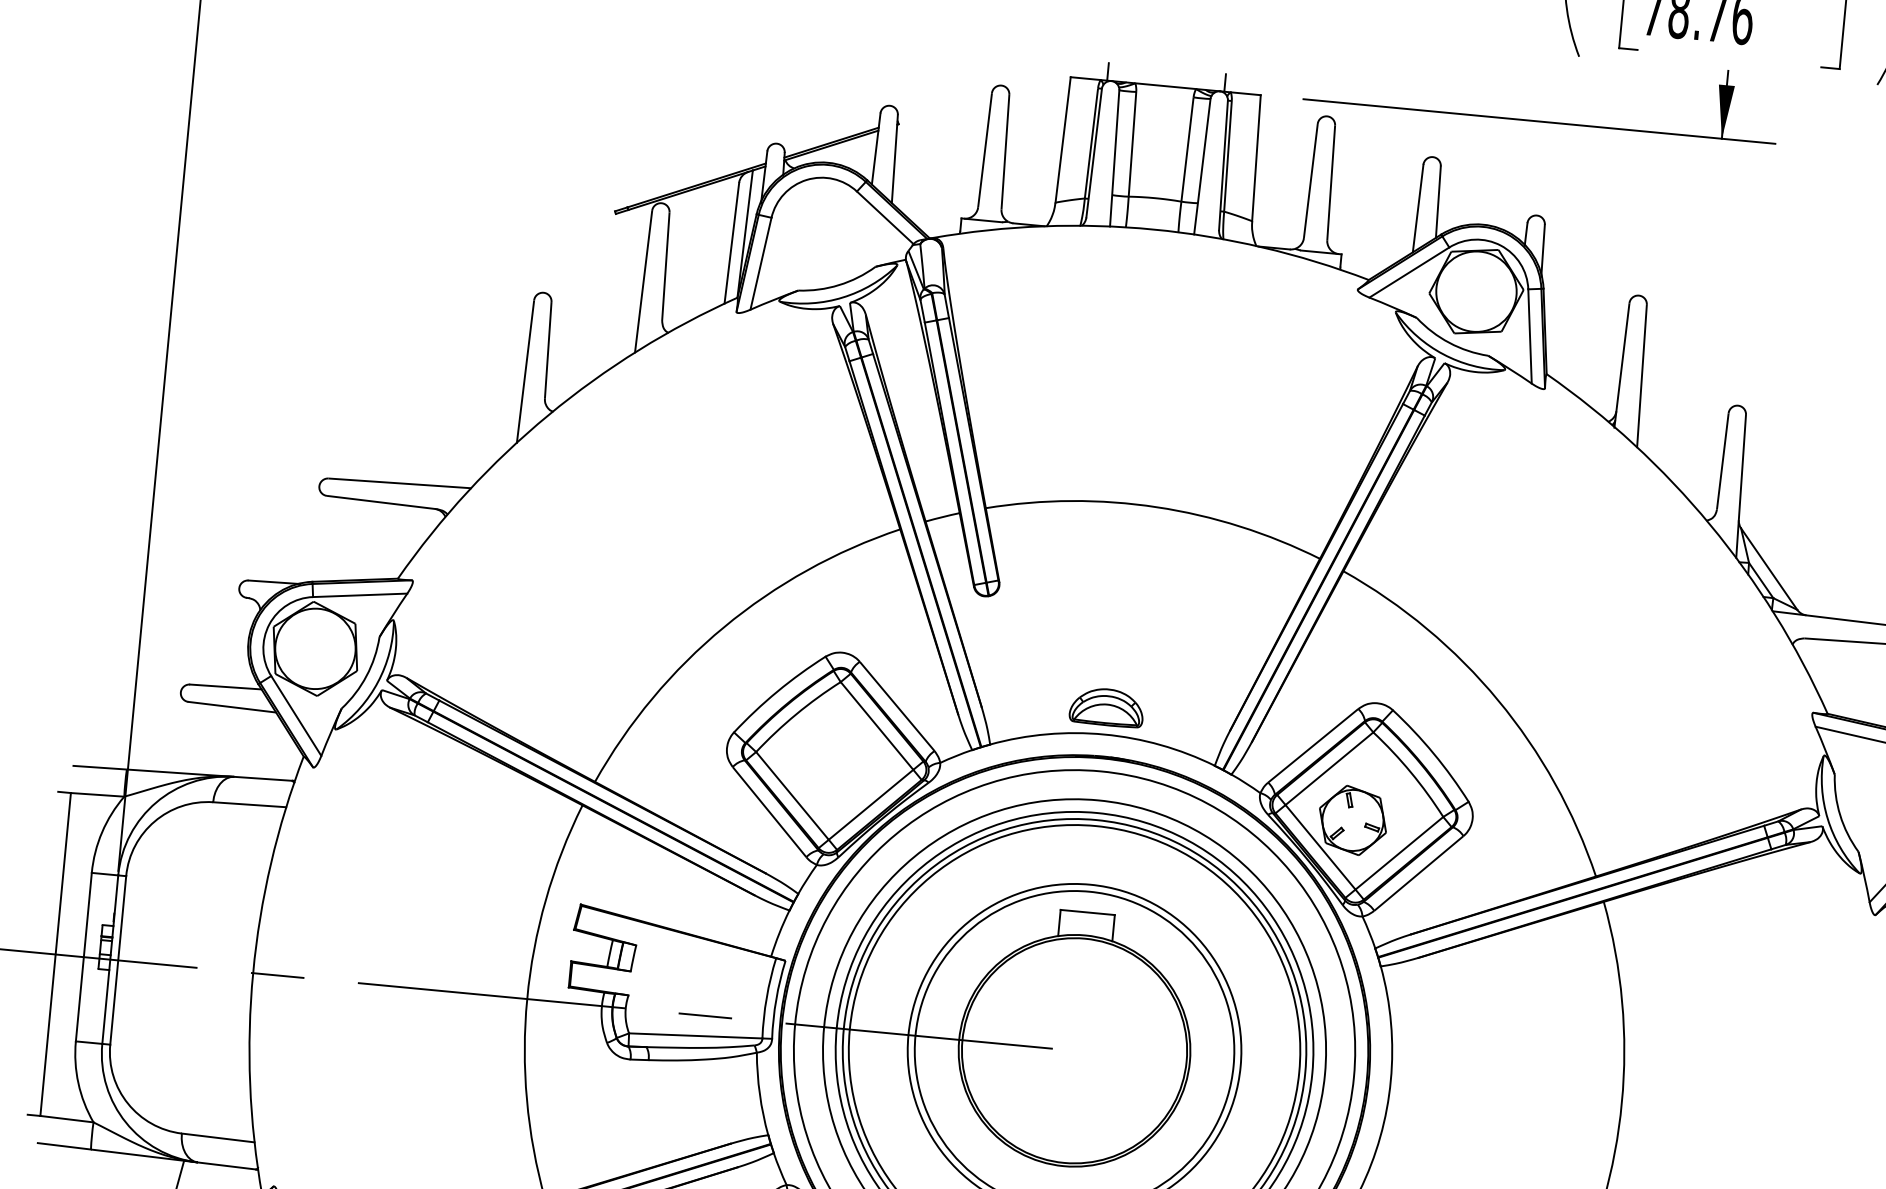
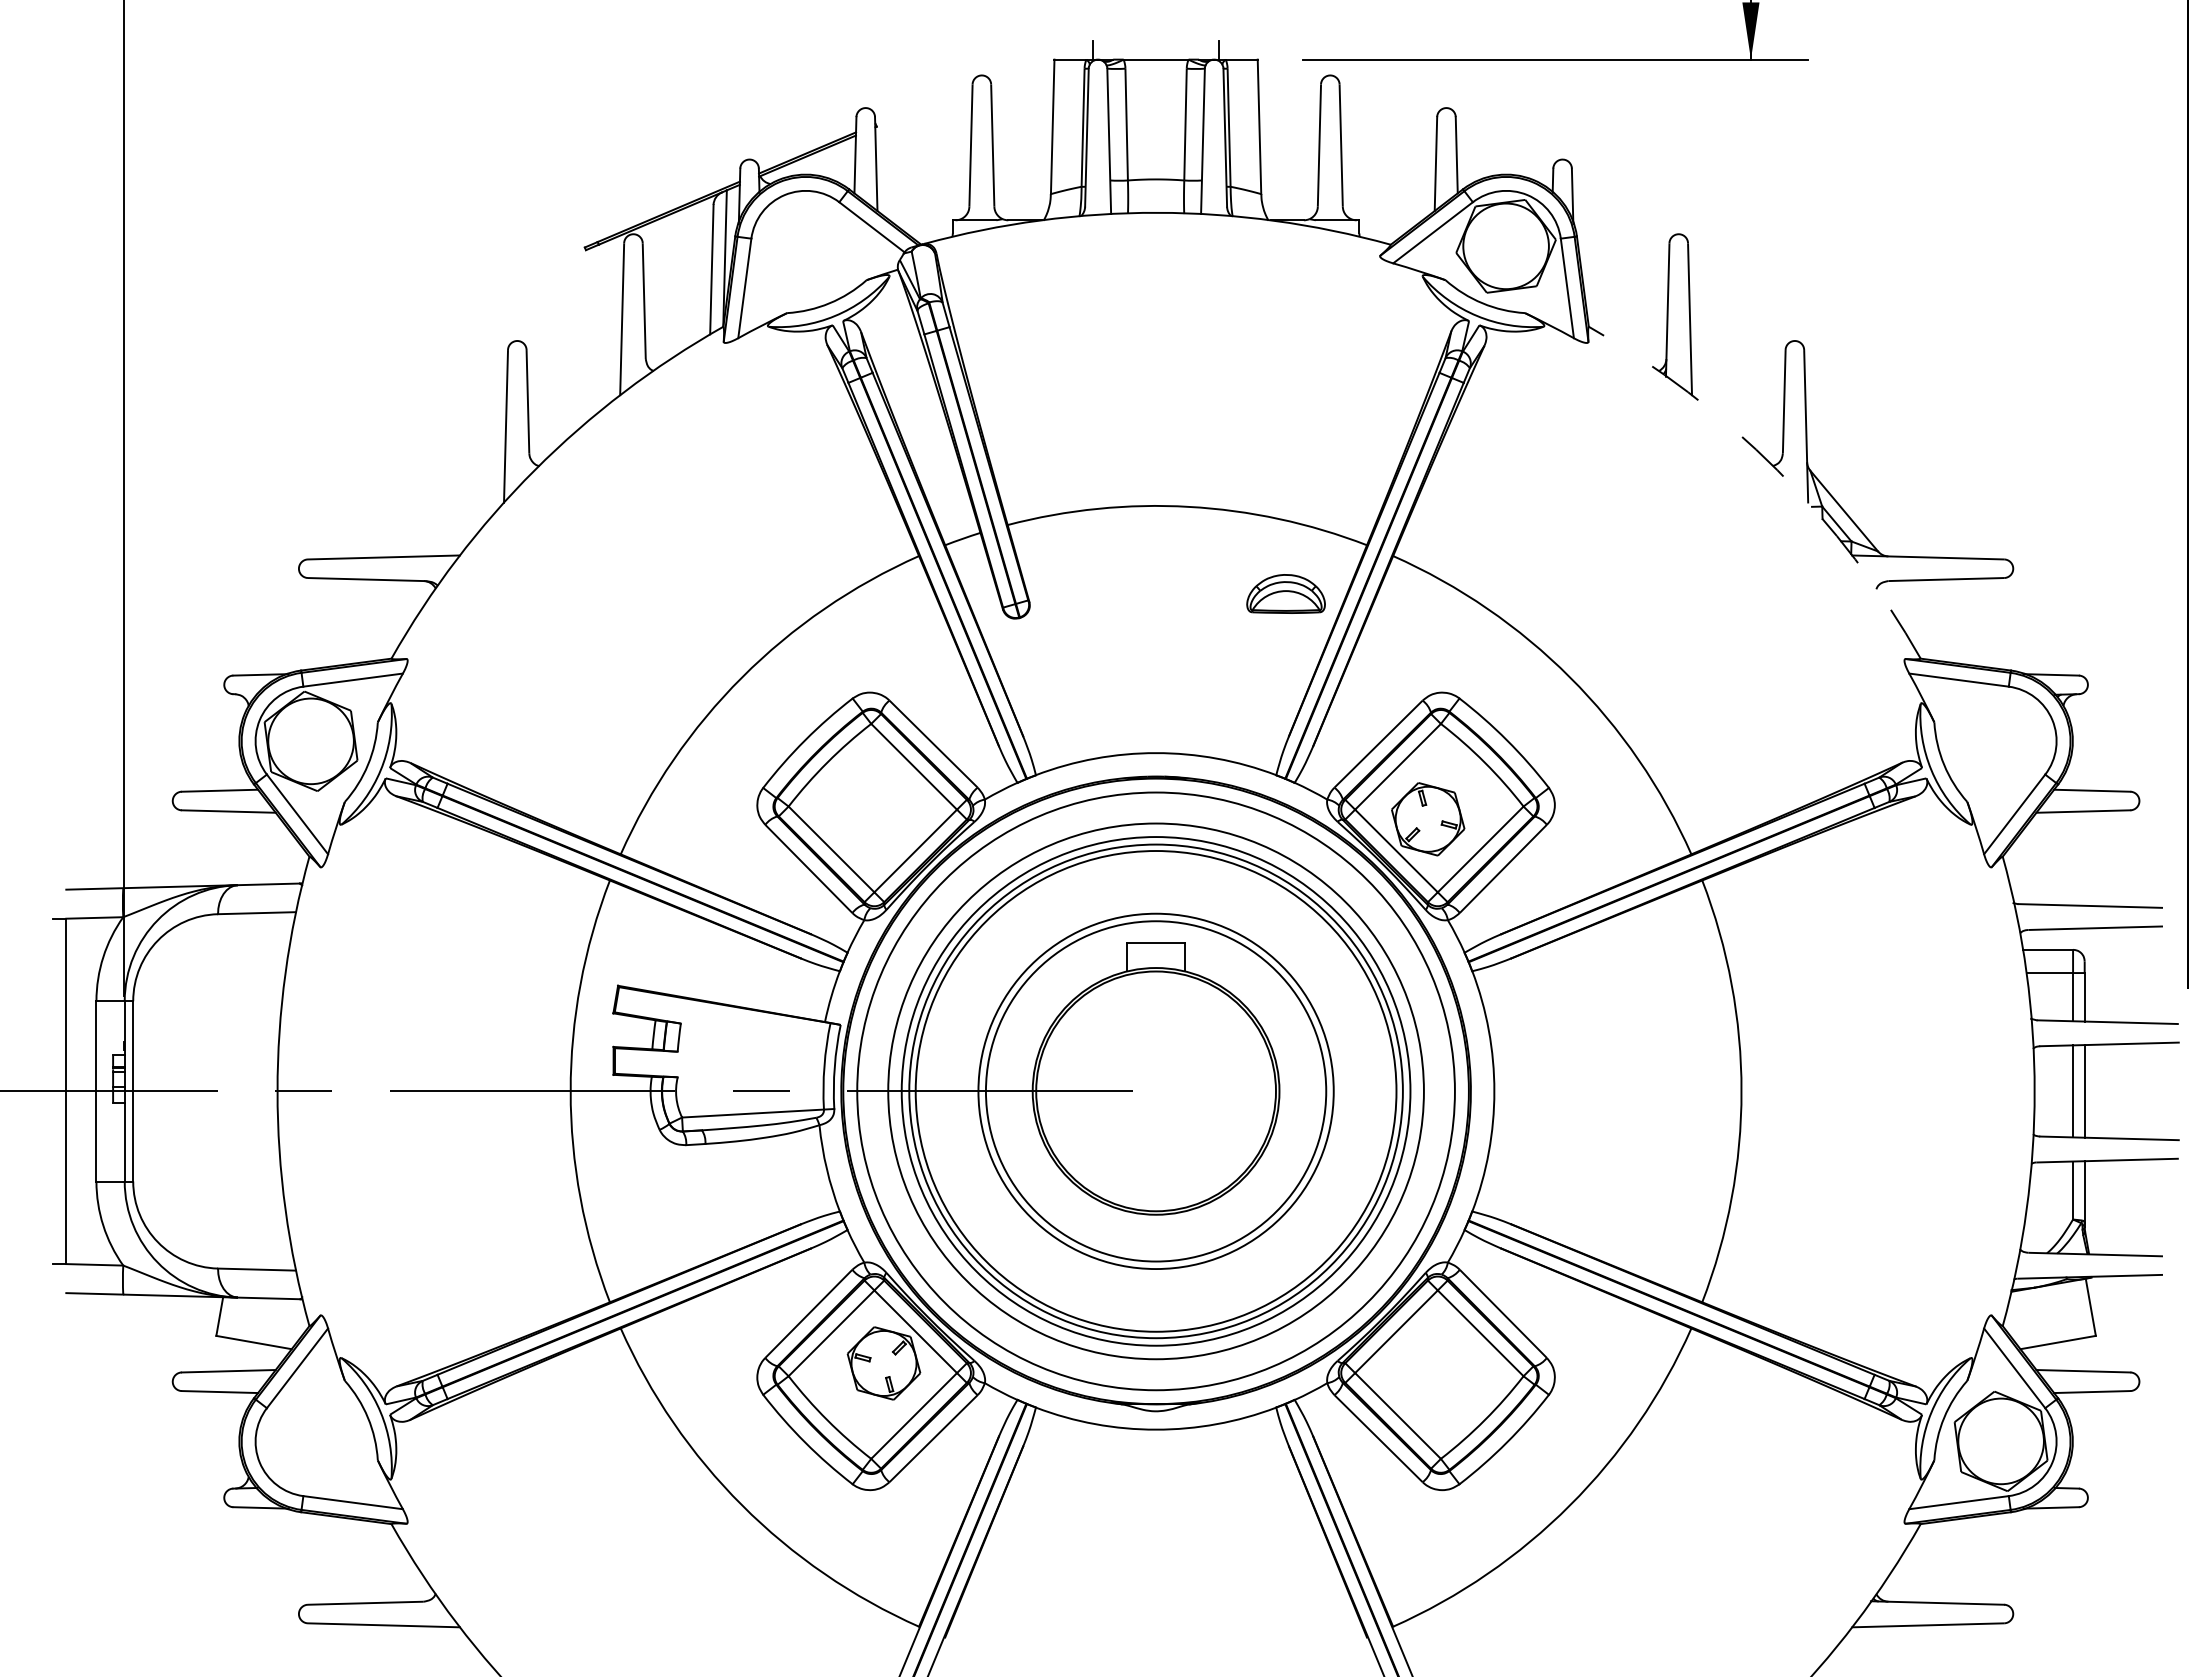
arc: (1710, 525) -> (1777, 470), solid -> dashed
part: (1106, 706) -> (1285, 593), moved

